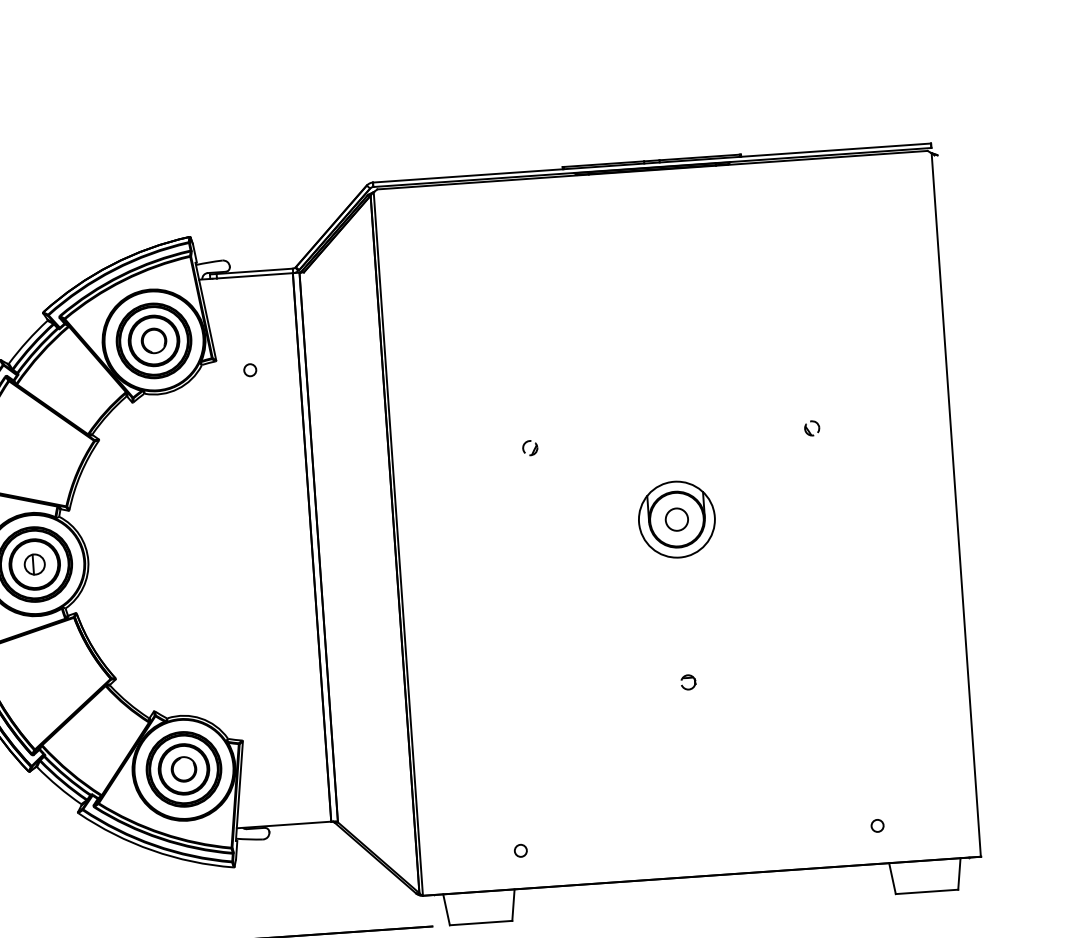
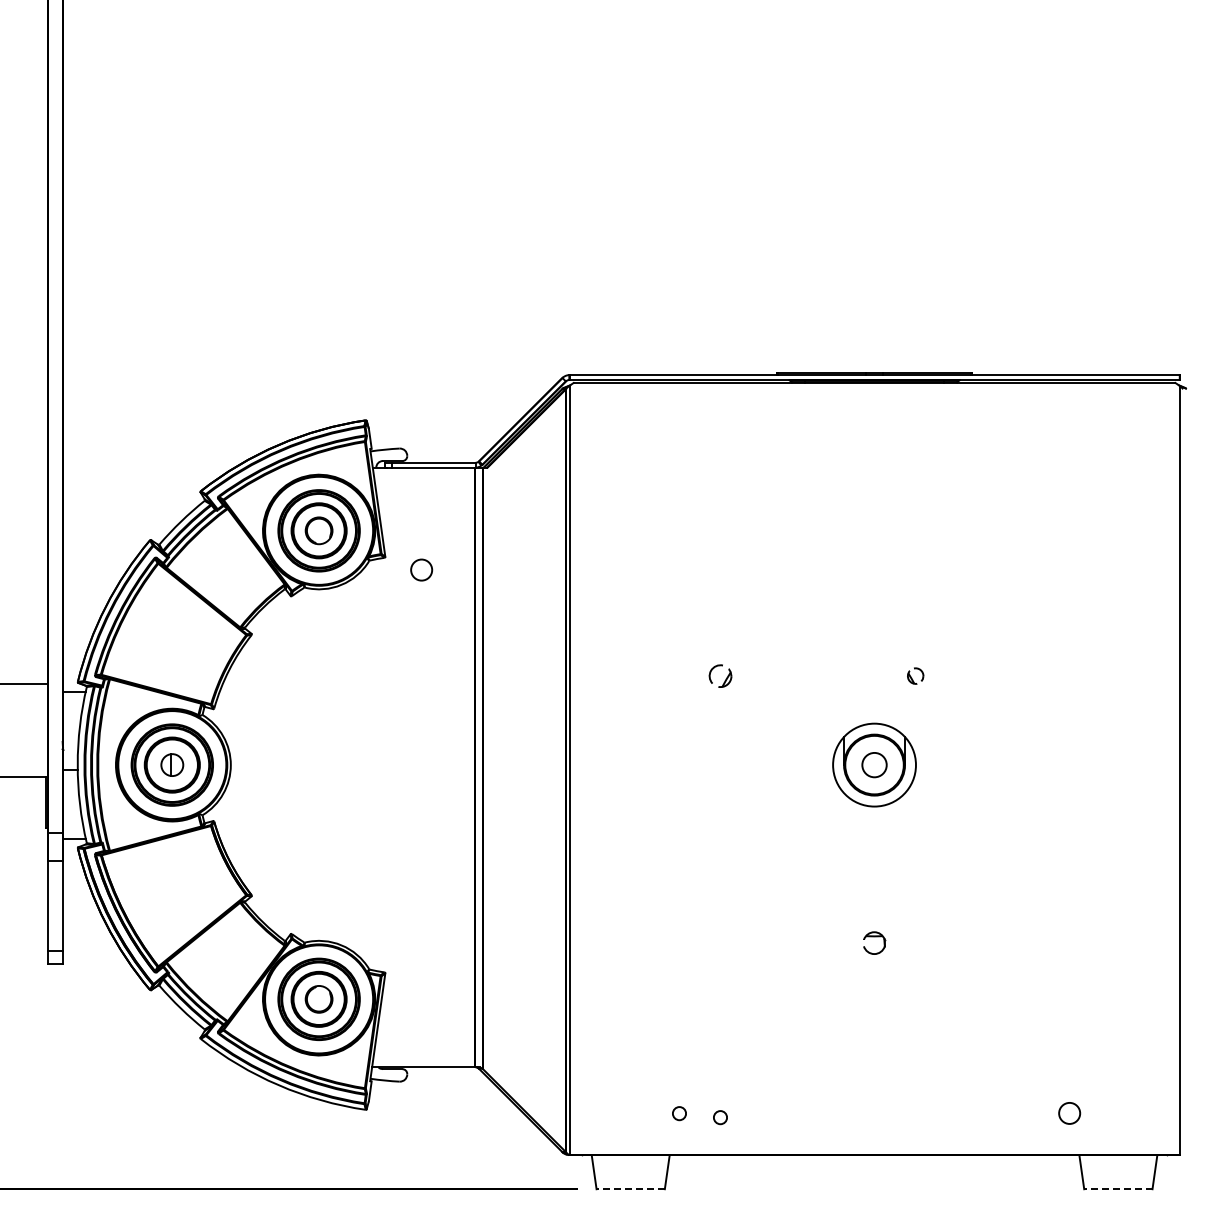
circle: (250, 369) -> (421, 569), size x1.6
part: (812, 427) -> (915, 675), moved
part: (529, 447) -> (719, 675), size x1.4
part: (688, 681) -> (874, 942), size x1.4
circle: (877, 825) -> (1069, 1113), size x1.6
circle: (558, 851) -> (720, 1117), added
line: (926, 892) -> (1117, 1189), solid -> dashed
line: (480, 923) -> (630, 1189), solid -> dashed

